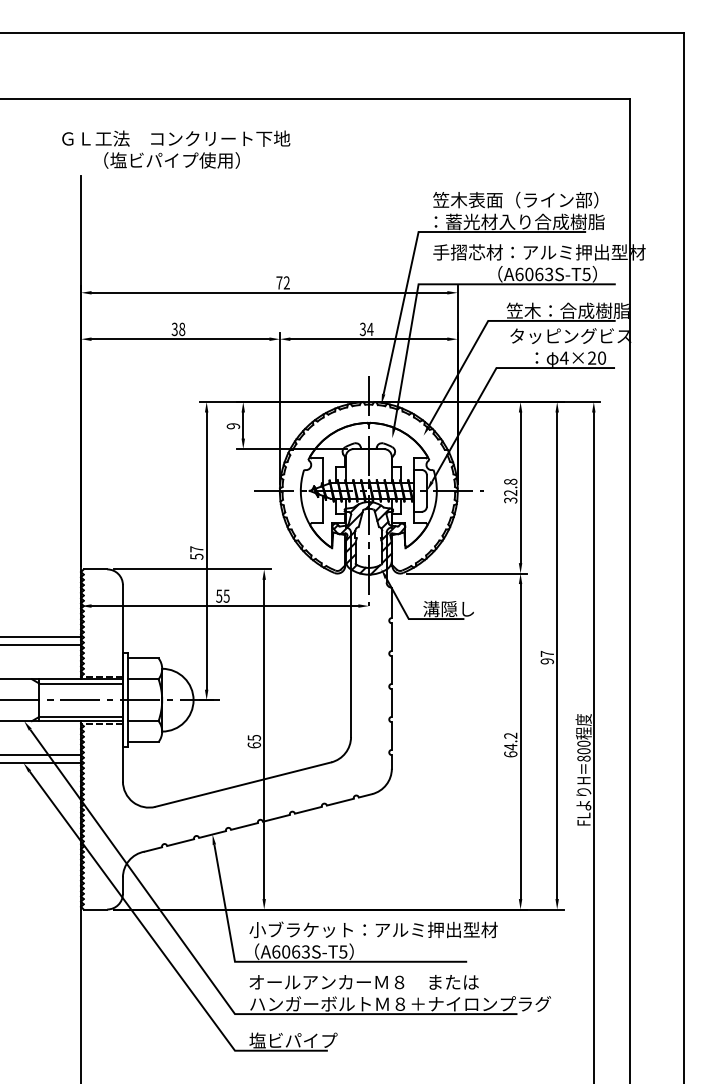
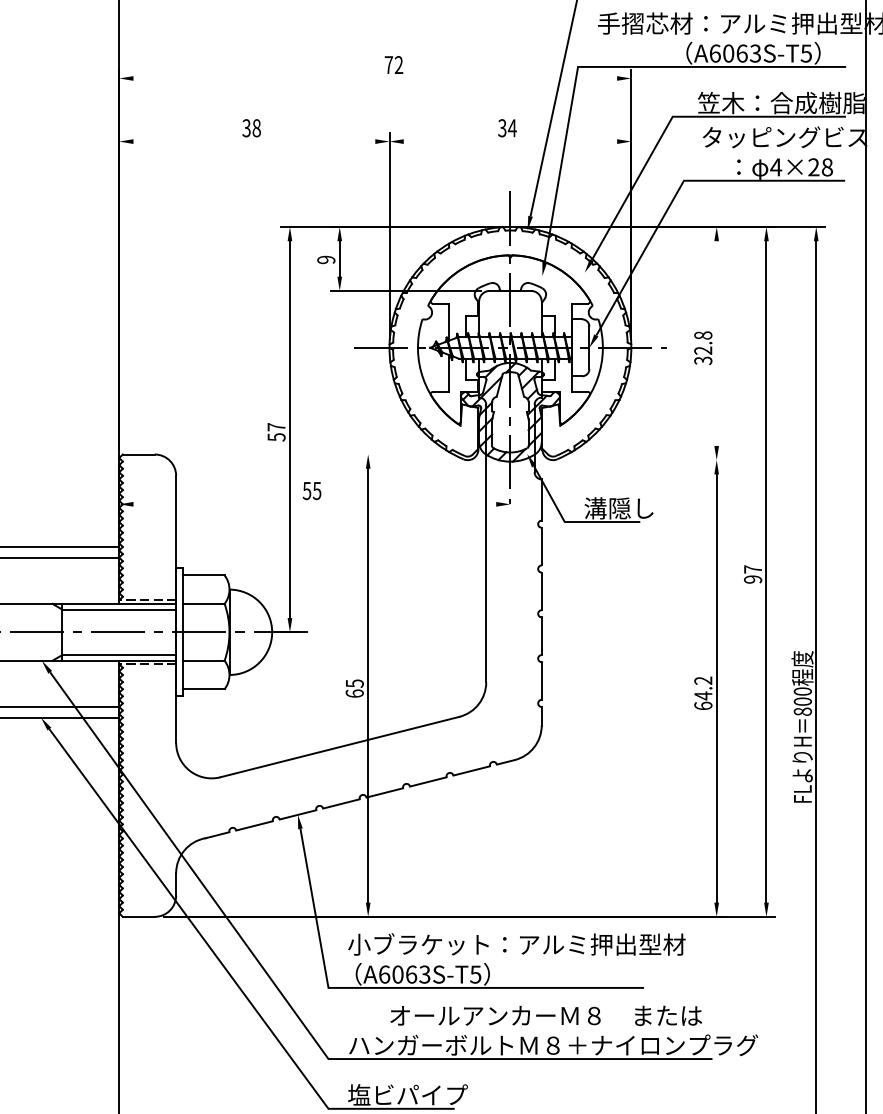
line: (269, 292) -> (375, 78), removed
line: (180, 339) -> (254, 141), removed
line: (368, 339) -> (509, 141), removed
text: (602, 358) -> (828, 167), 4×20 -> 4×28
line: (520, 487) -> (716, 343), removed
line: (191, 569) -> (269, 454), removed
line: (466, 573) -> (643, 460), removed
line: (224, 606) -> (314, 504), removed
text: (363, 982) -> (545, 1016), moved

